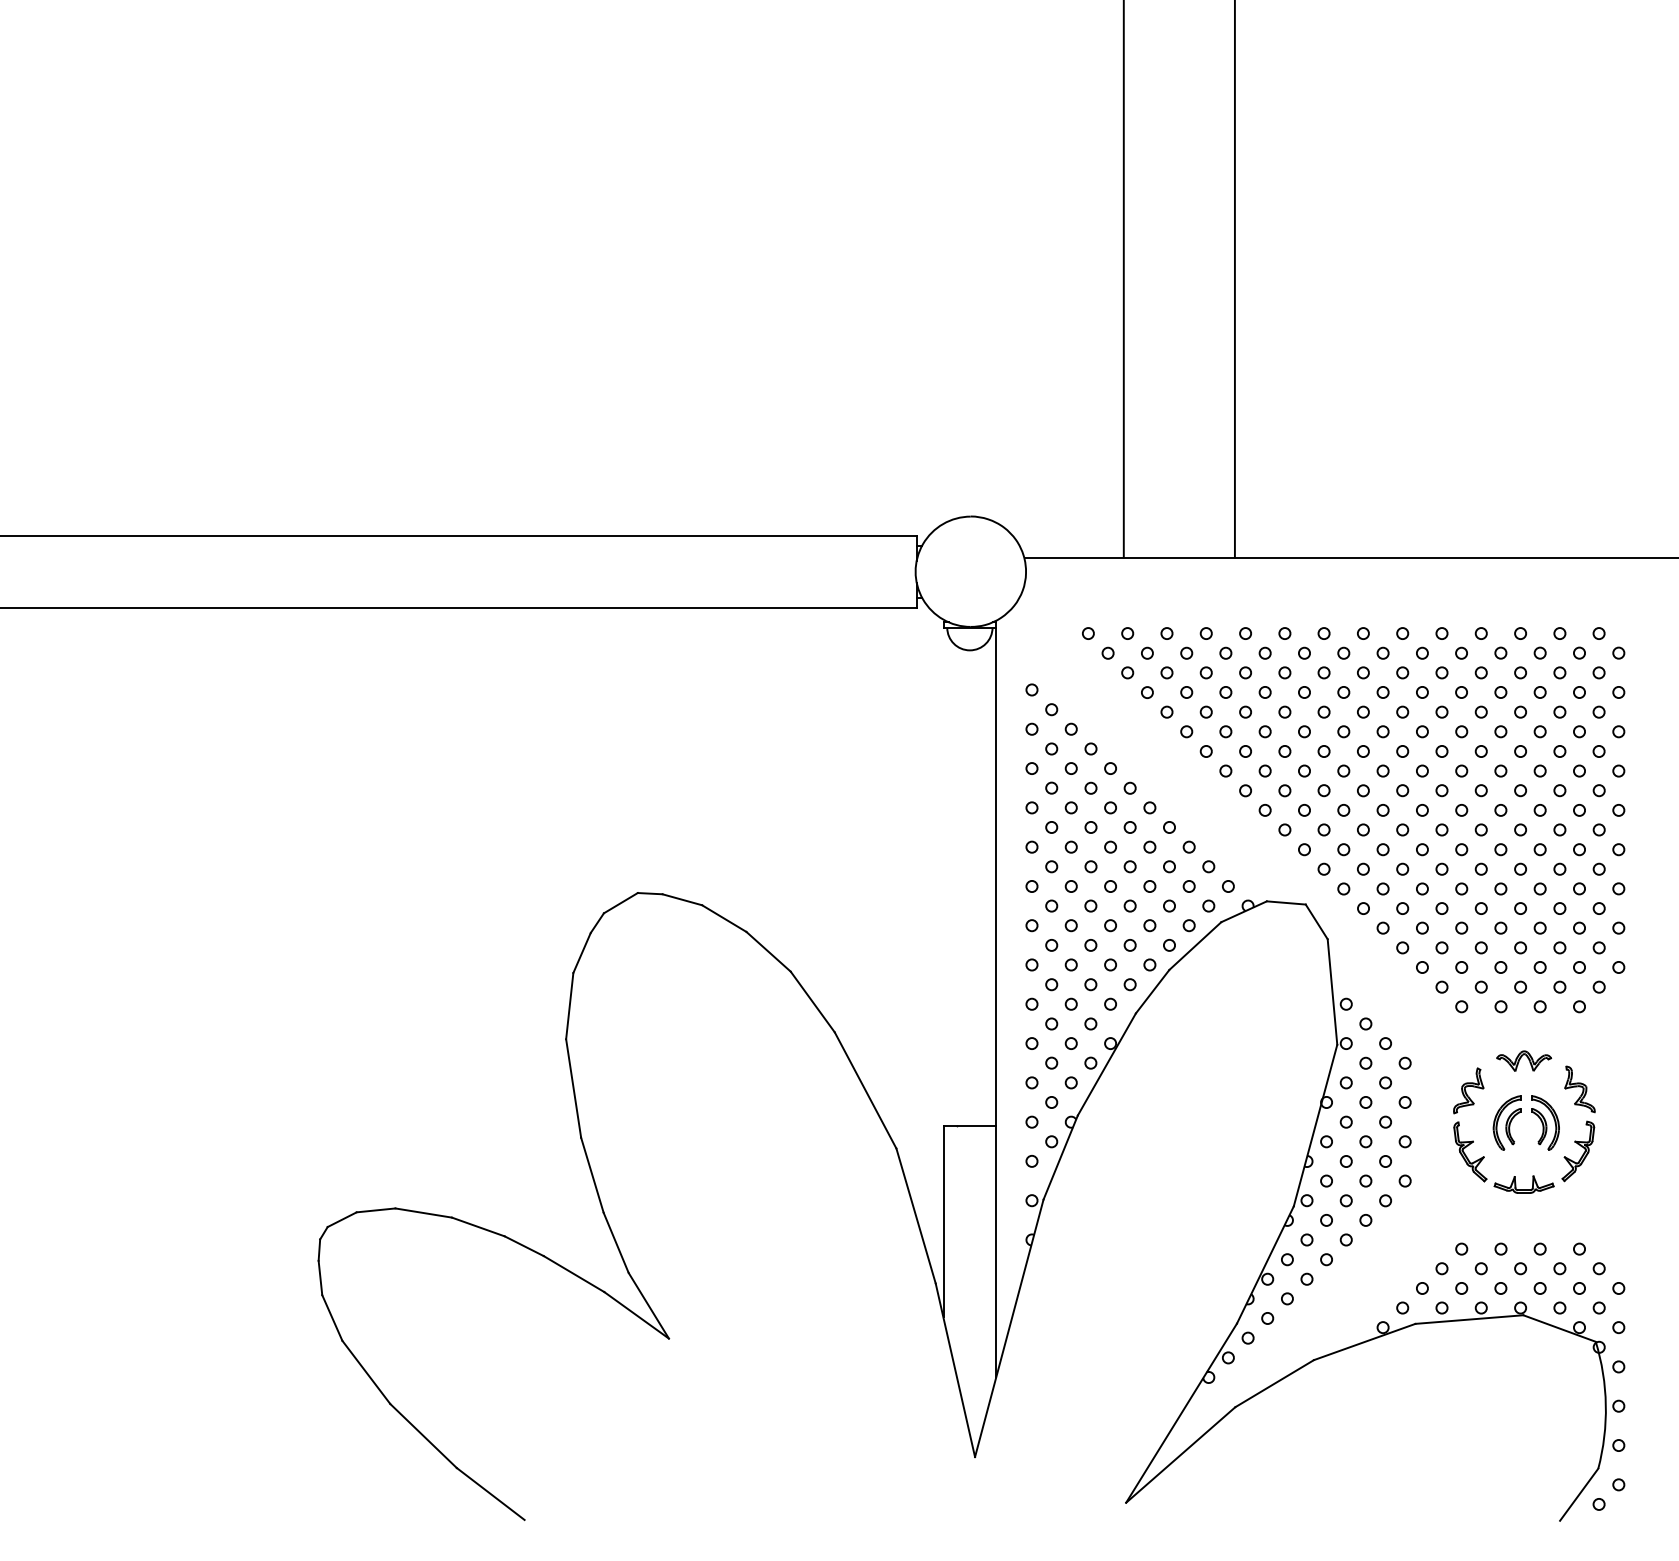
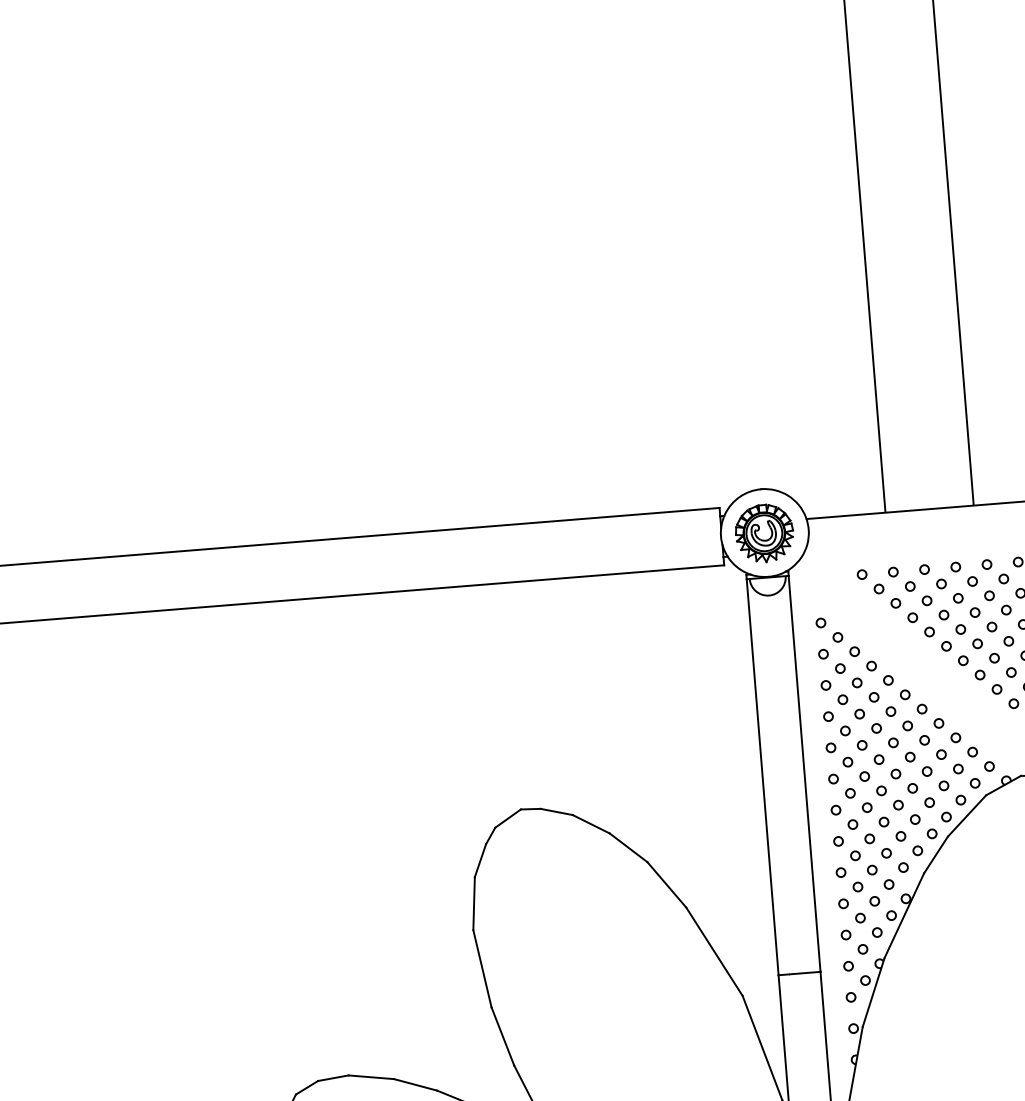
part: (970, 572) -> (764, 533), added
line: (943, 876) -> (762, 776), added

